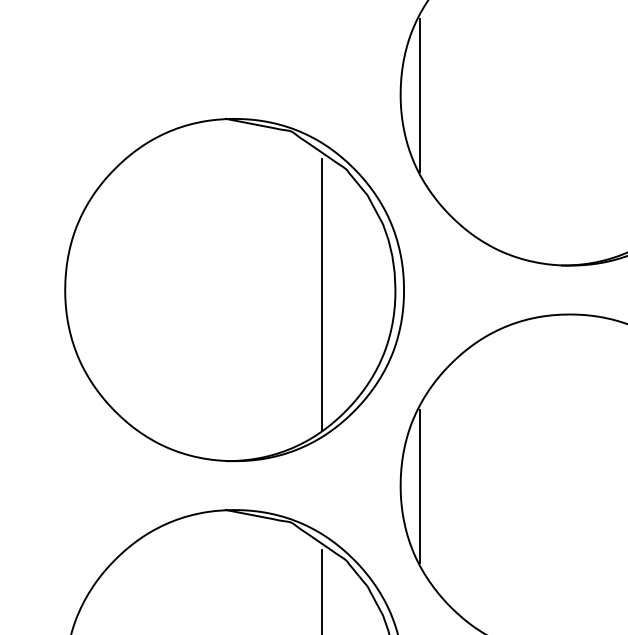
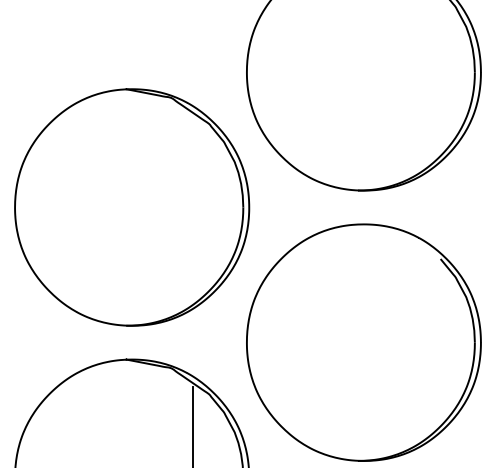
line: (420, 94) -> (260, 72), removed
line: (321, 294) -> (192, 210), removed
line: (420, 486) -> (260, 343), removed

